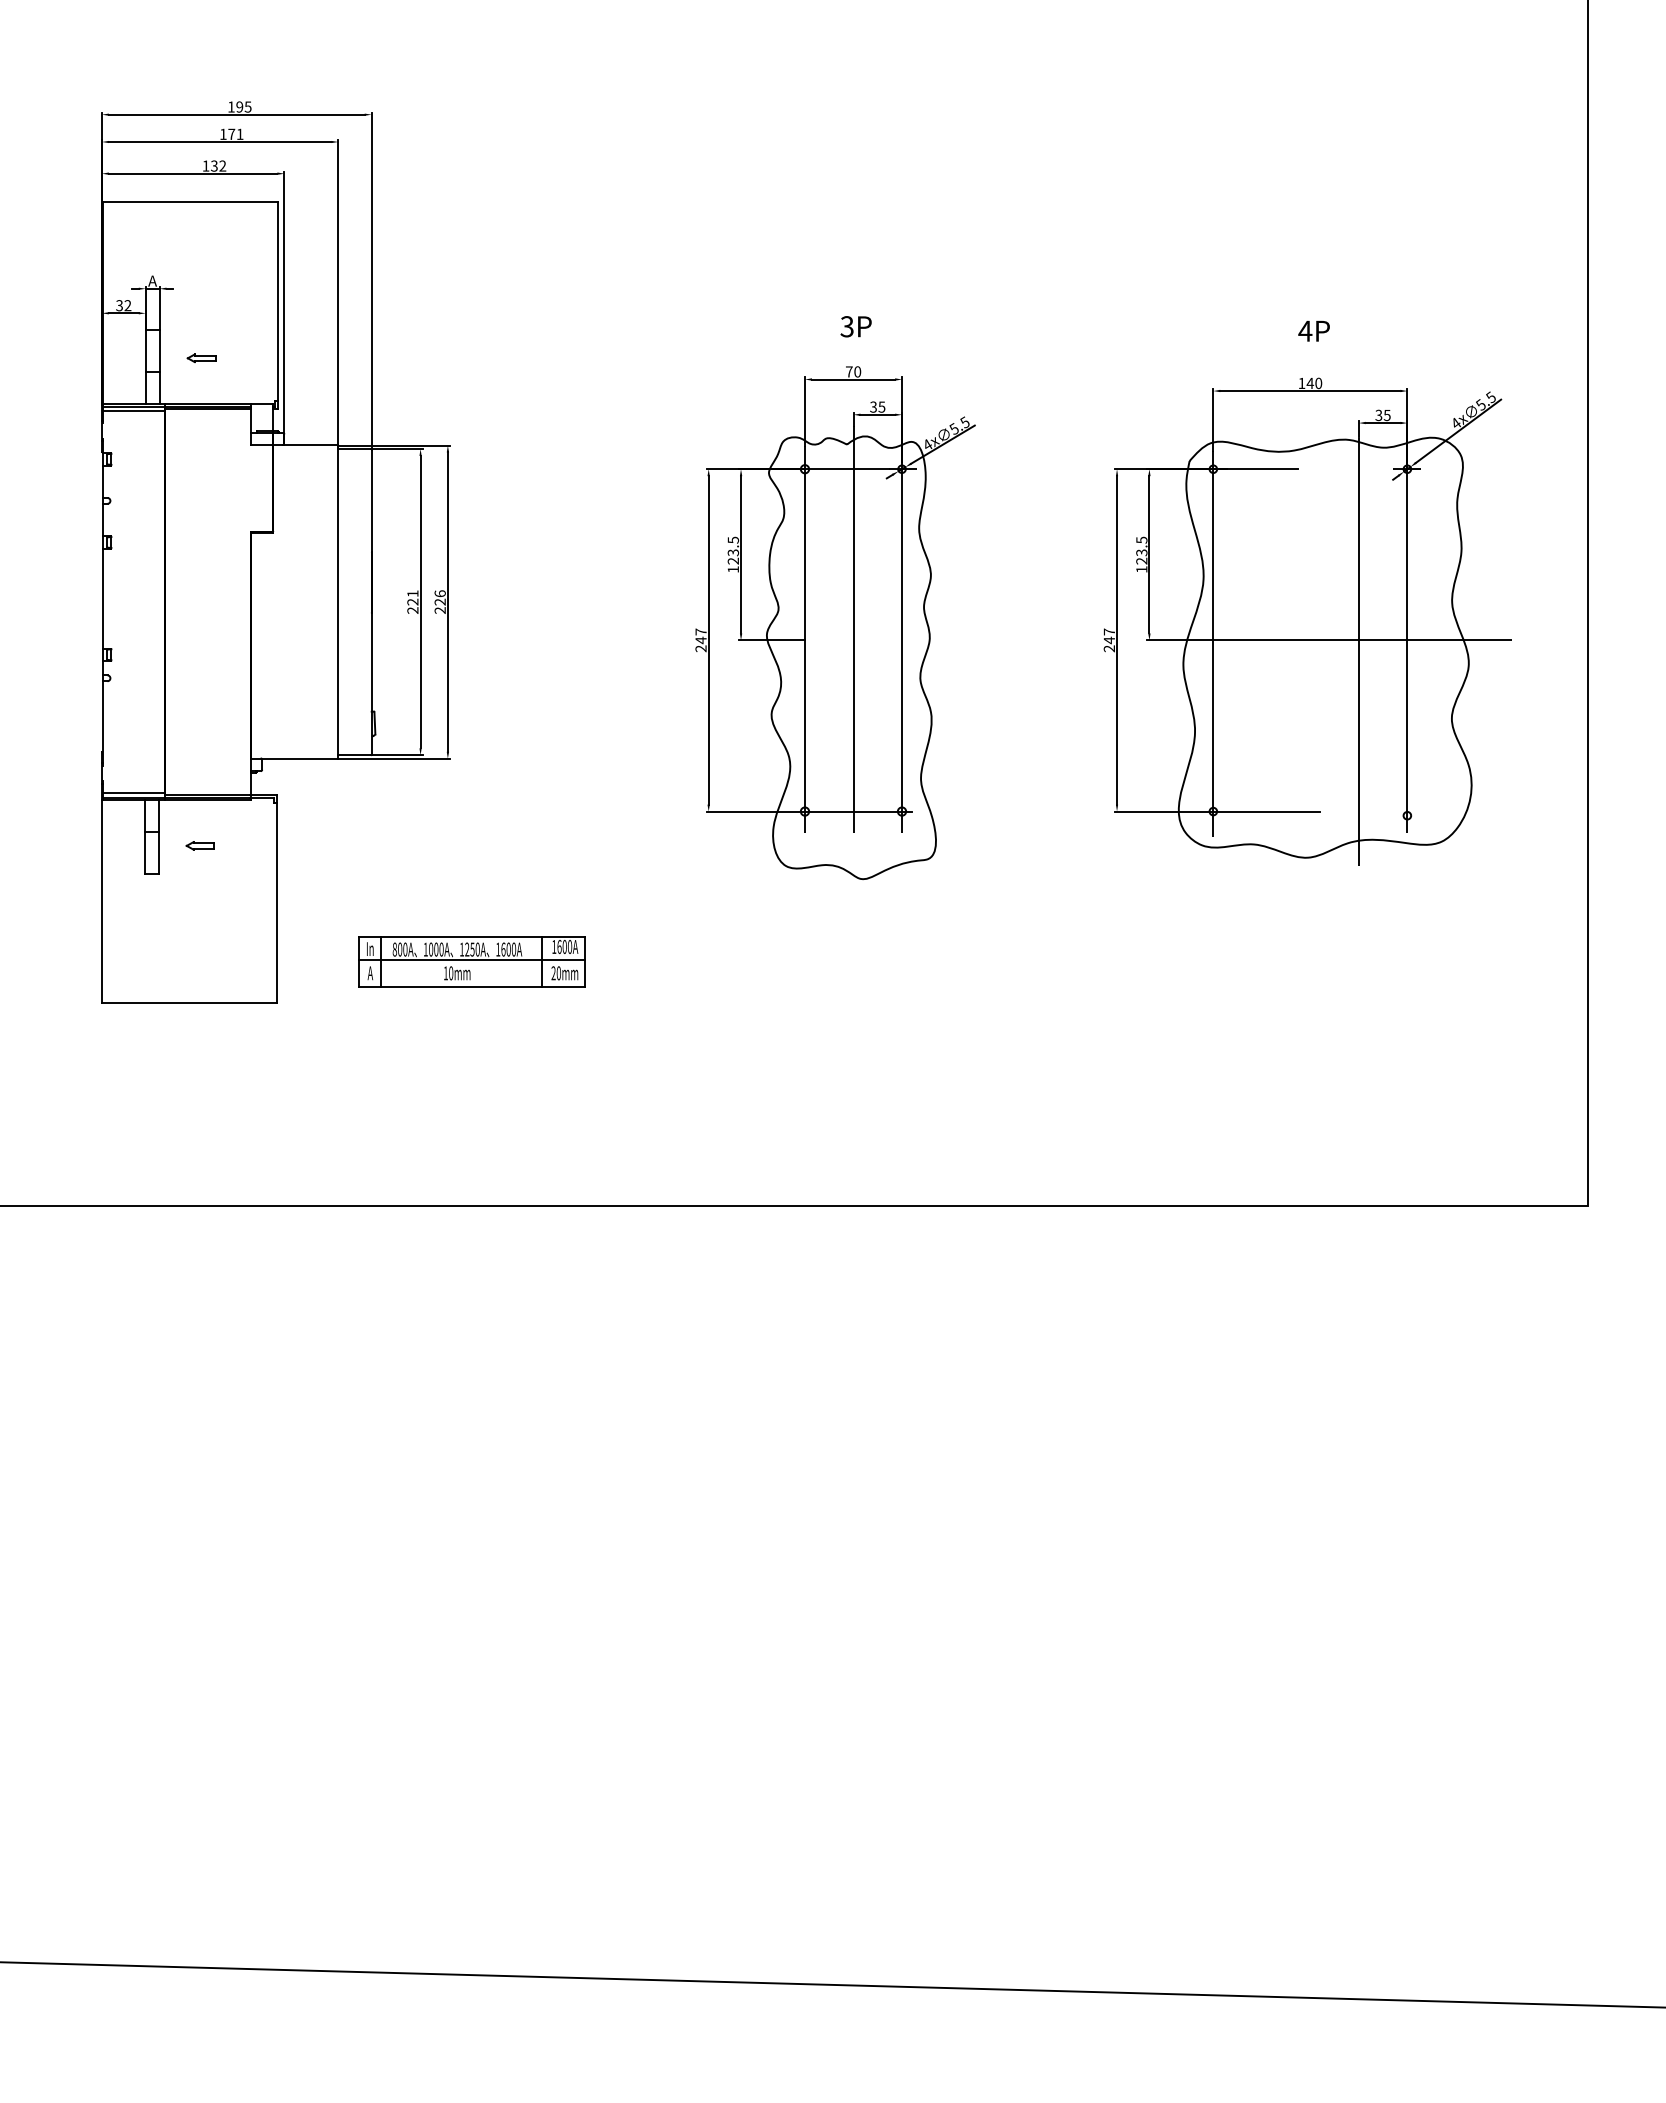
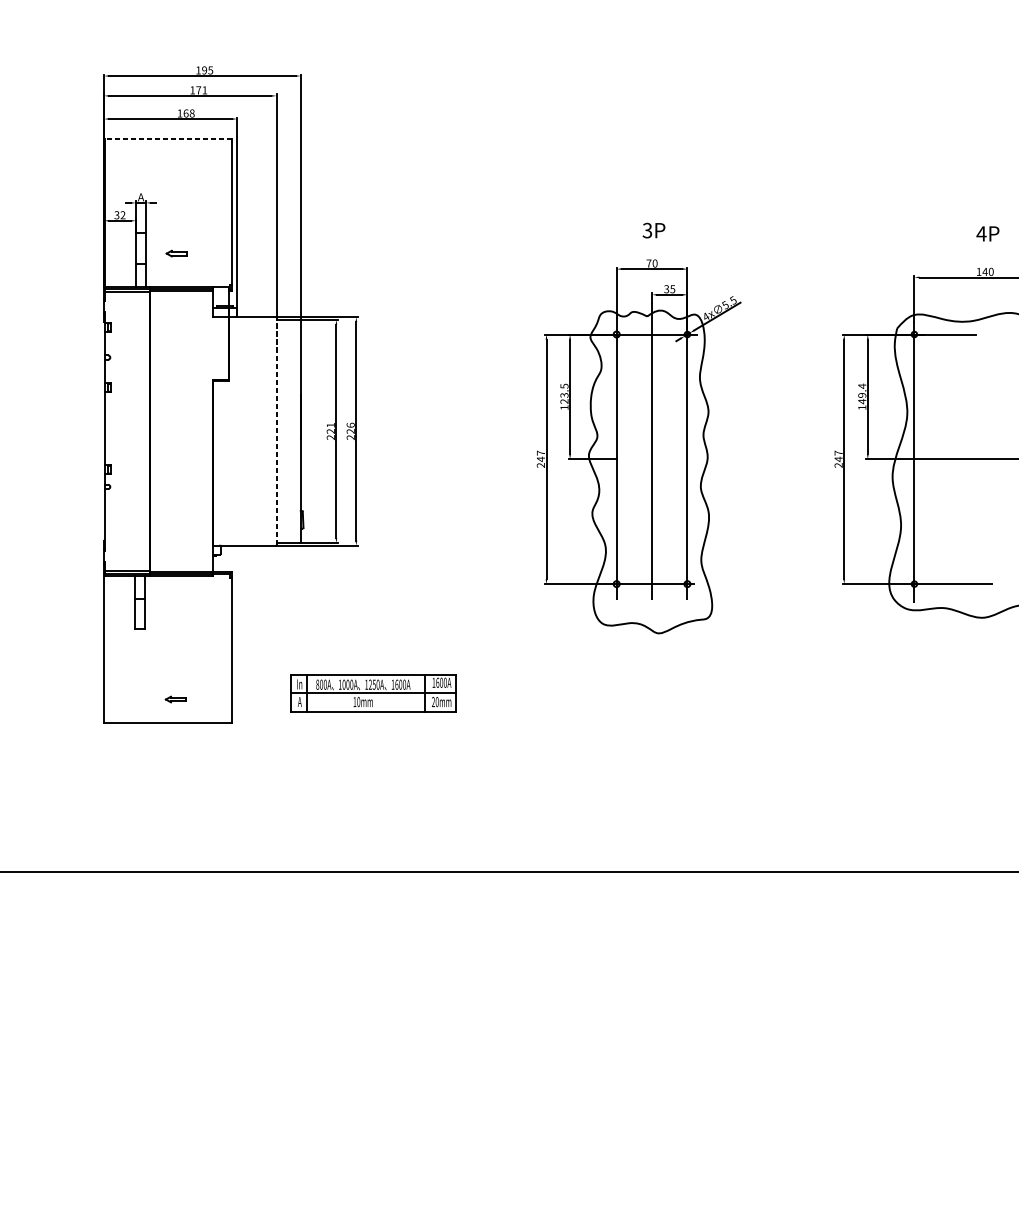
text: (218, 165) -> (189, 113), 132 -> 168
line: (190, 201) -> (168, 139), solid -> dashed
text: (1141, 550) -> (862, 393), 123.5 -> 149.4
line: (338, 602) -> (276, 431), solid -> dashed
part: (199, 845) -> (175, 699), moved

